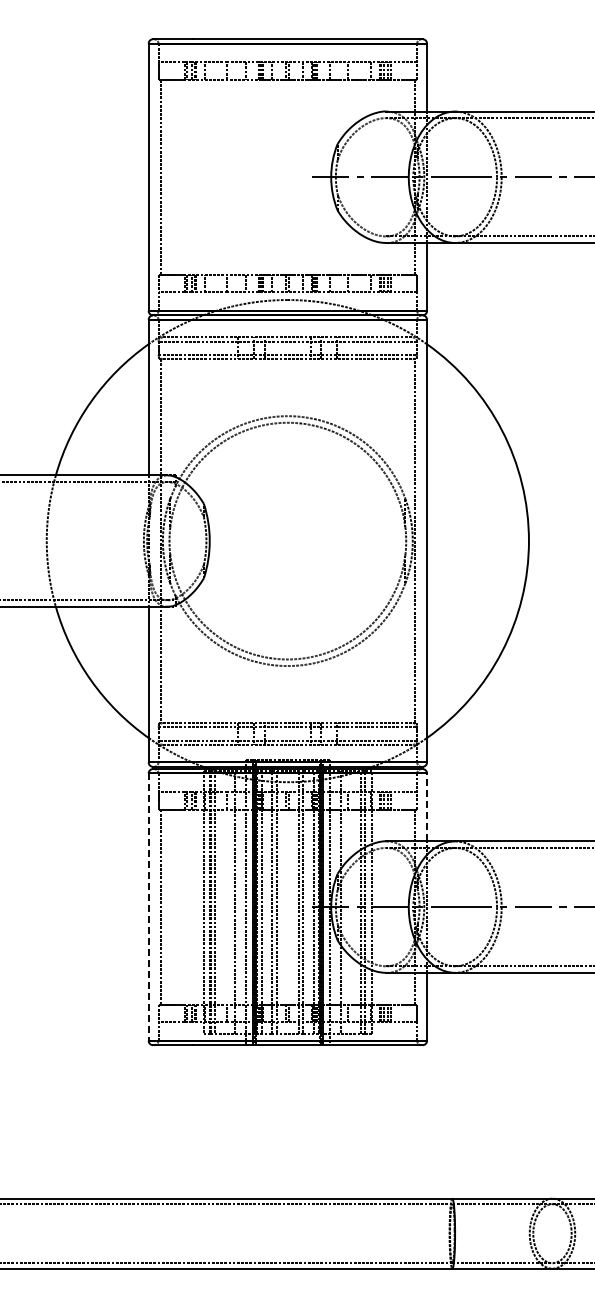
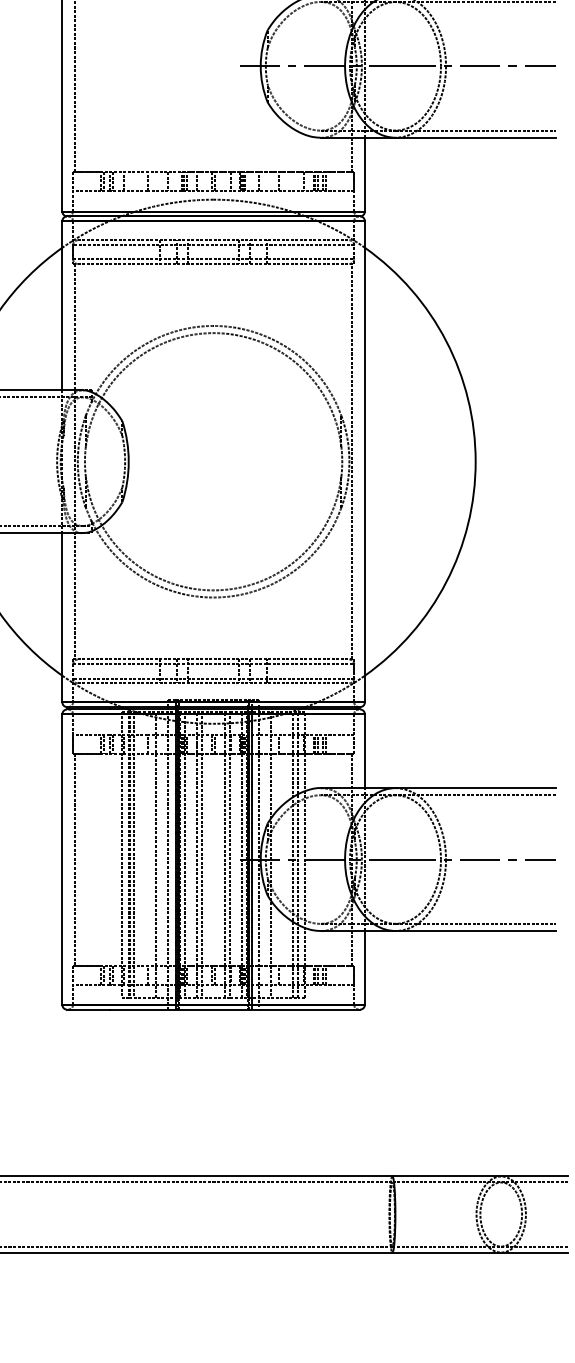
line: (427, 807) -> (365, 751), dashed -> solid
line: (148, 907) -> (62, 859), dashed -> solid

